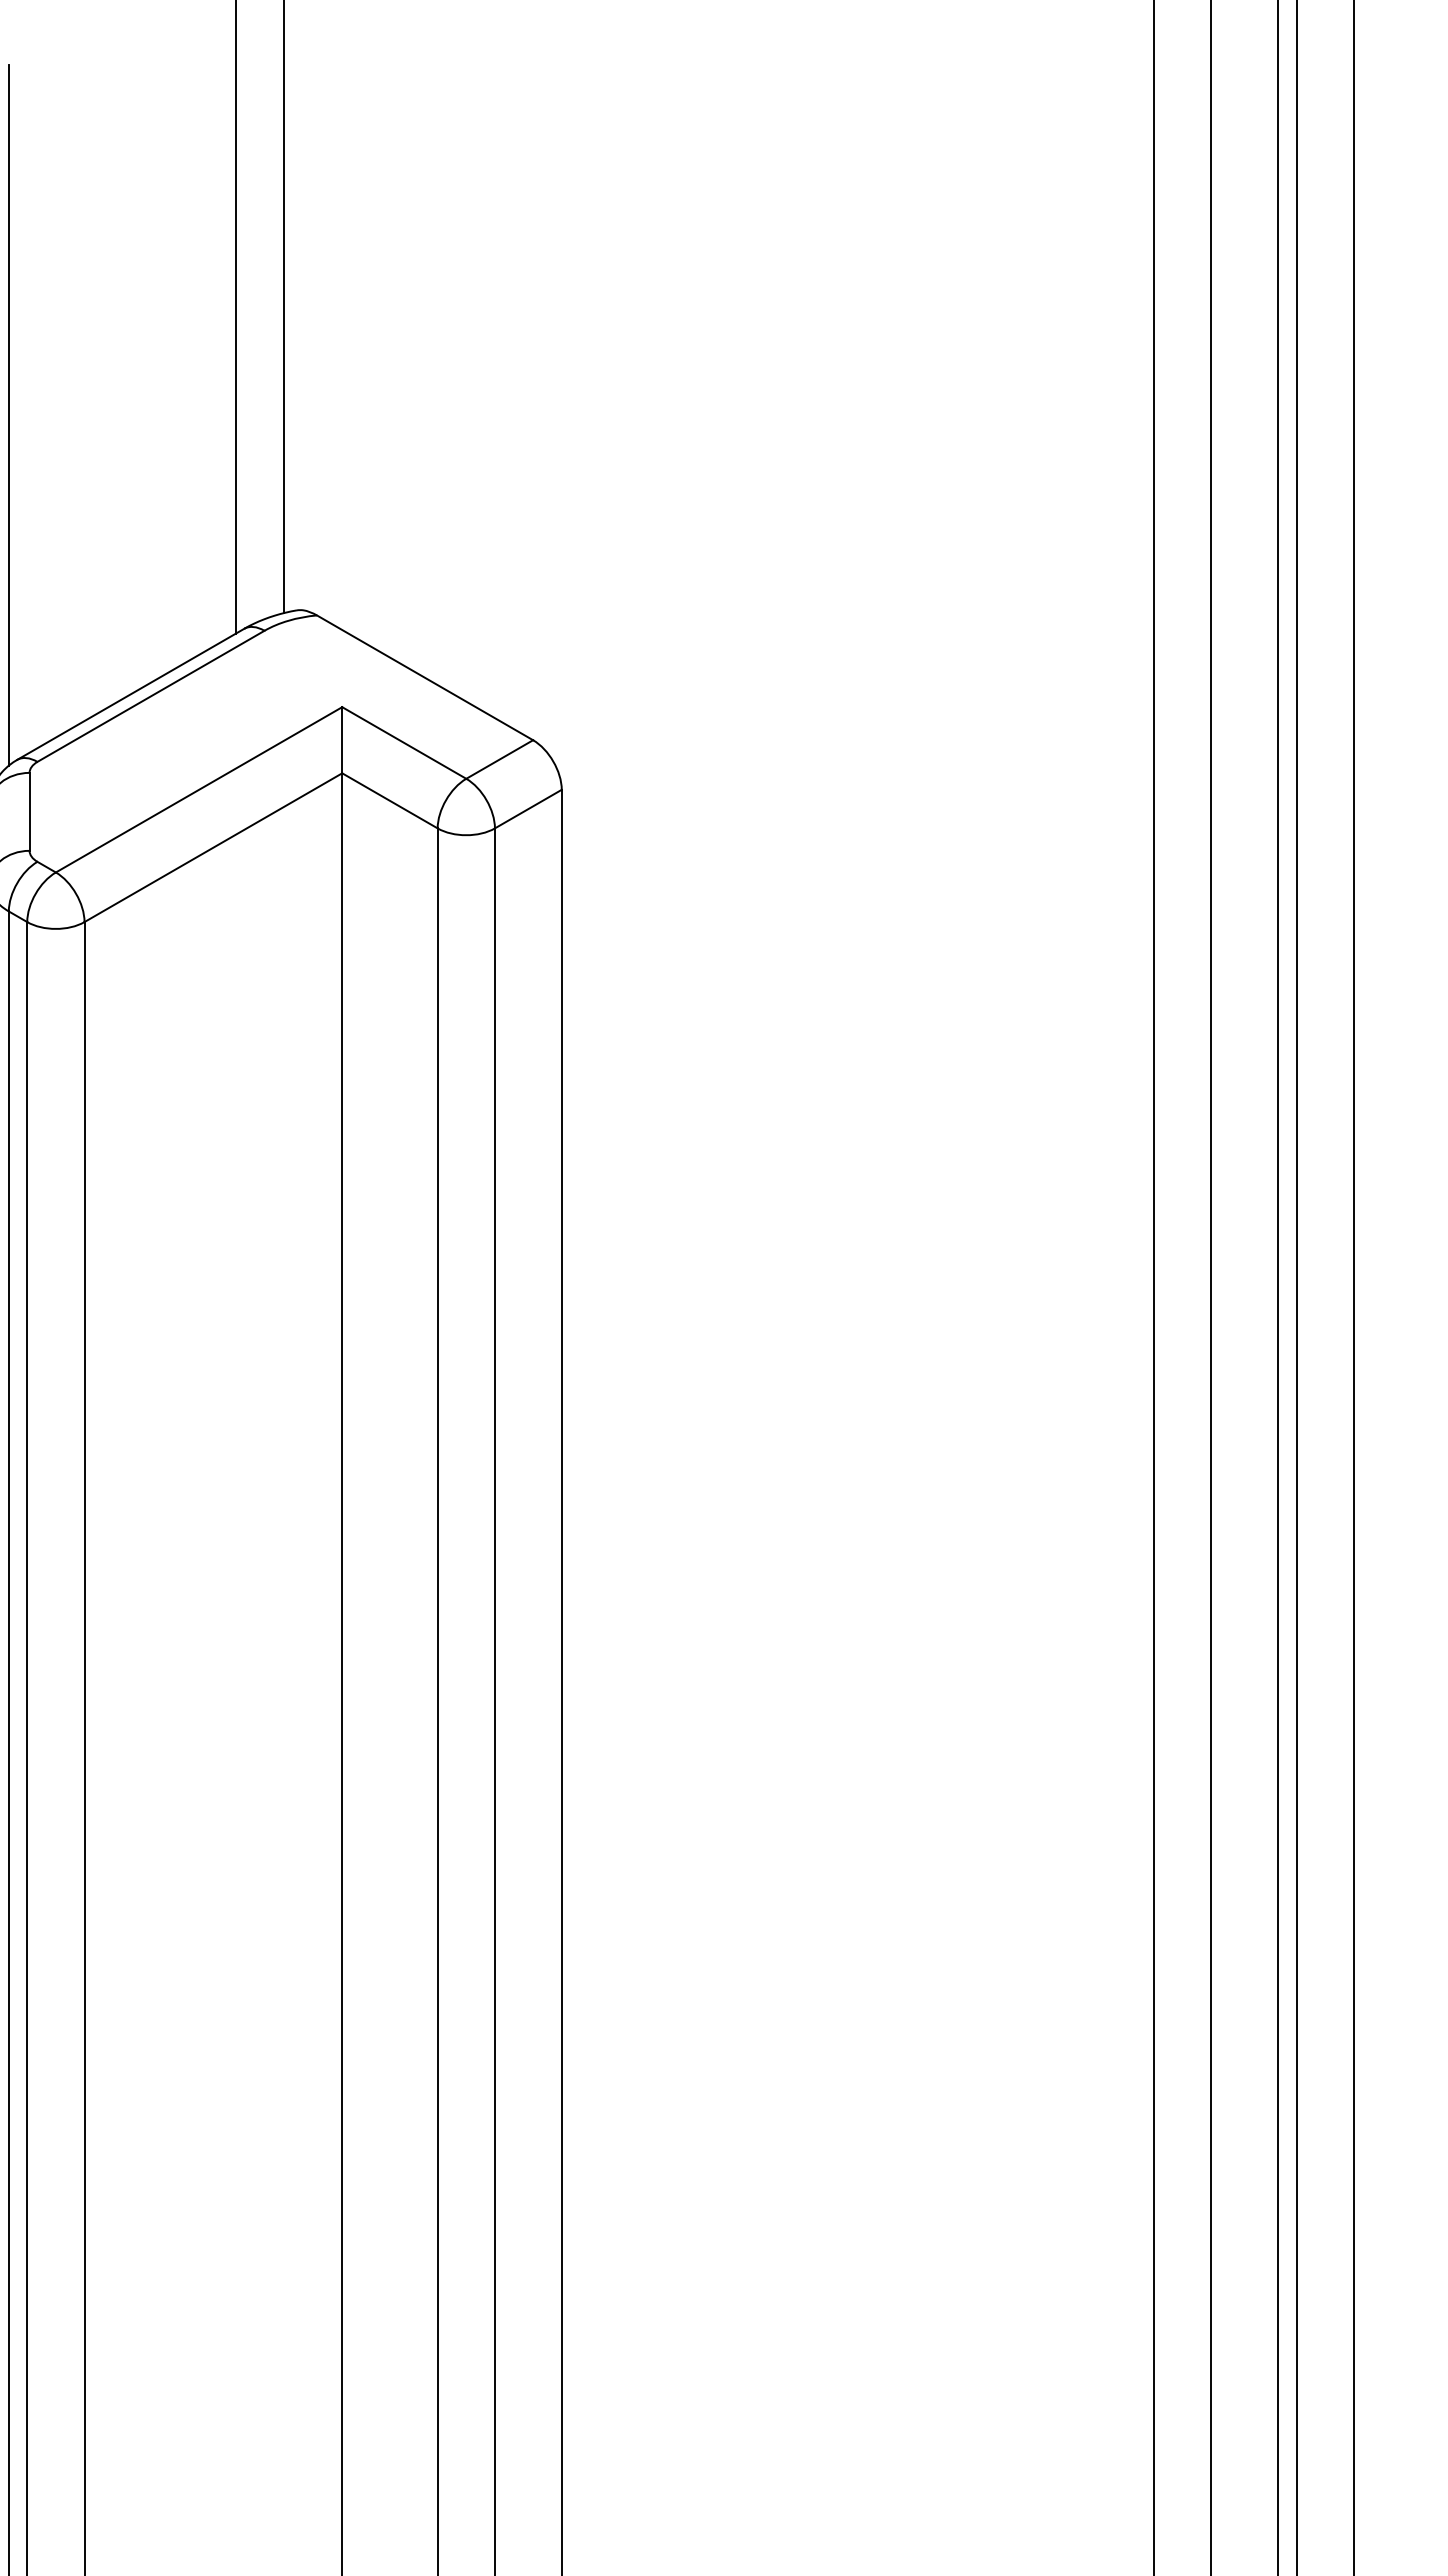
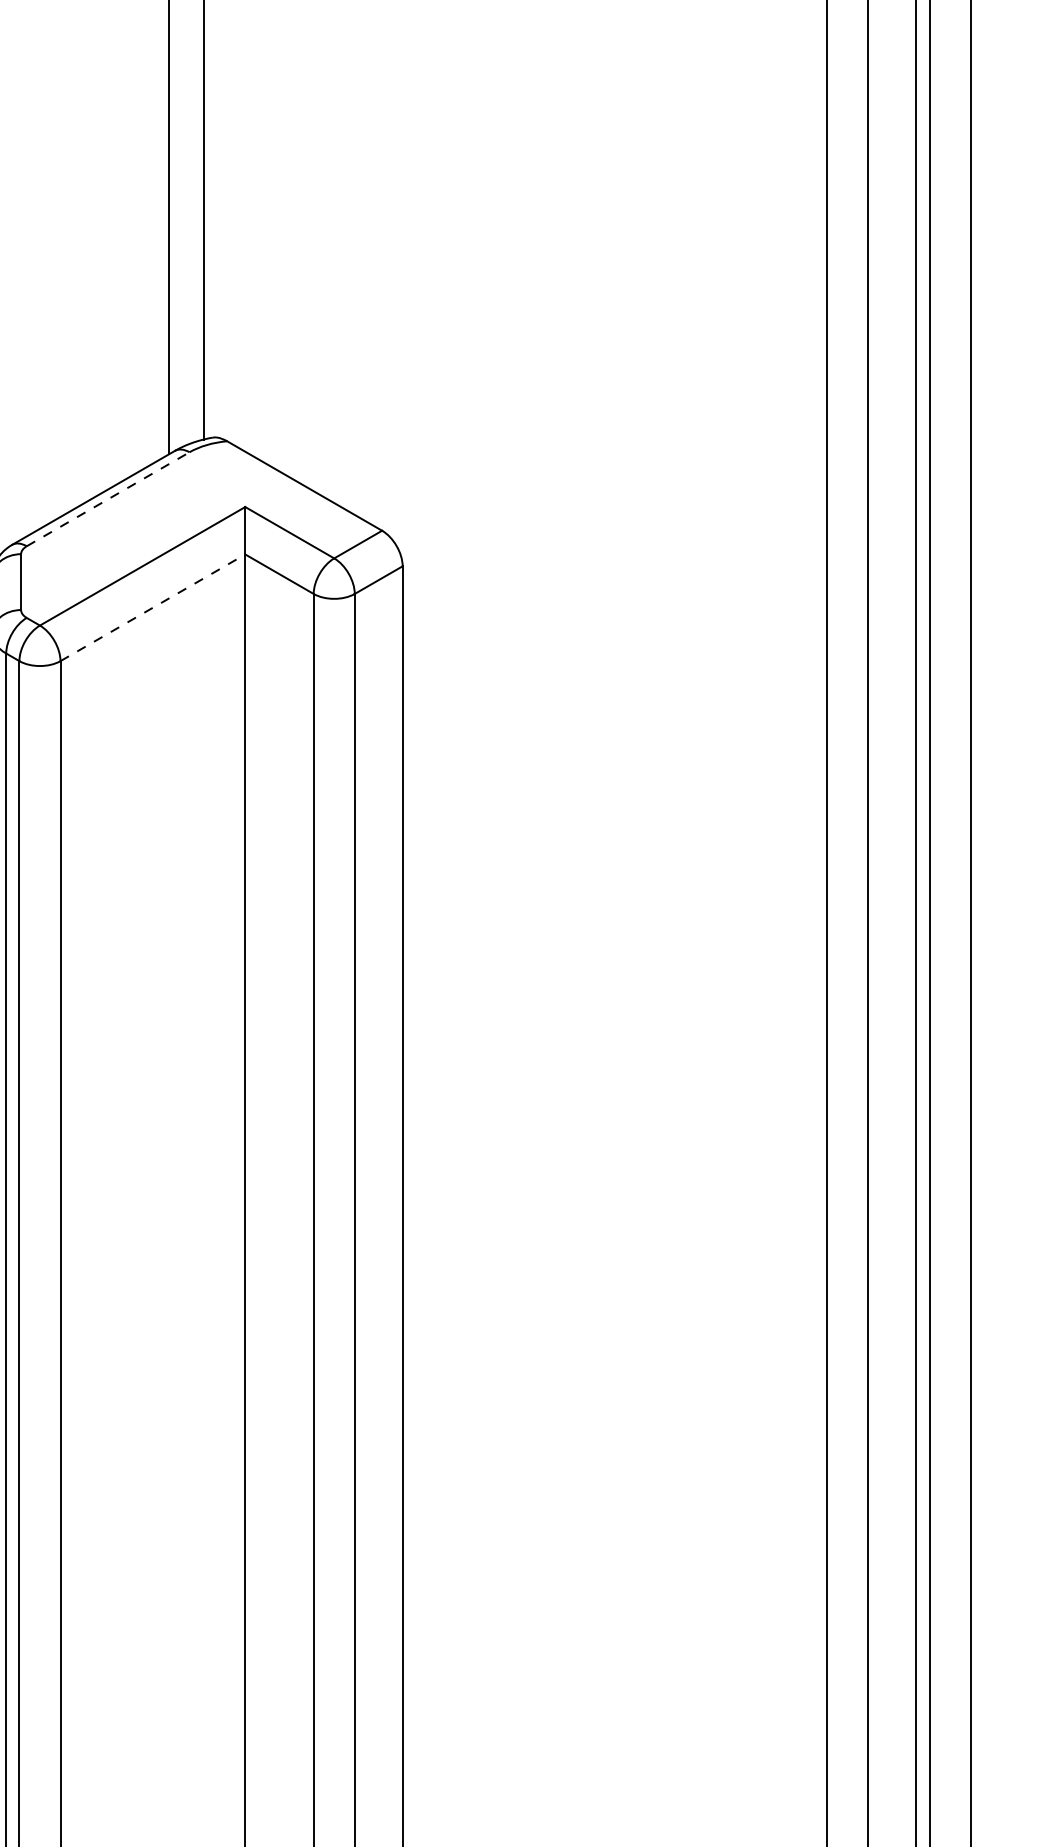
line: (8, 414) -> (5, 297), removed
line: (151, 696) -> (108, 499), solid -> dashed
line: (213, 847) -> (152, 607), solid -> dashed

